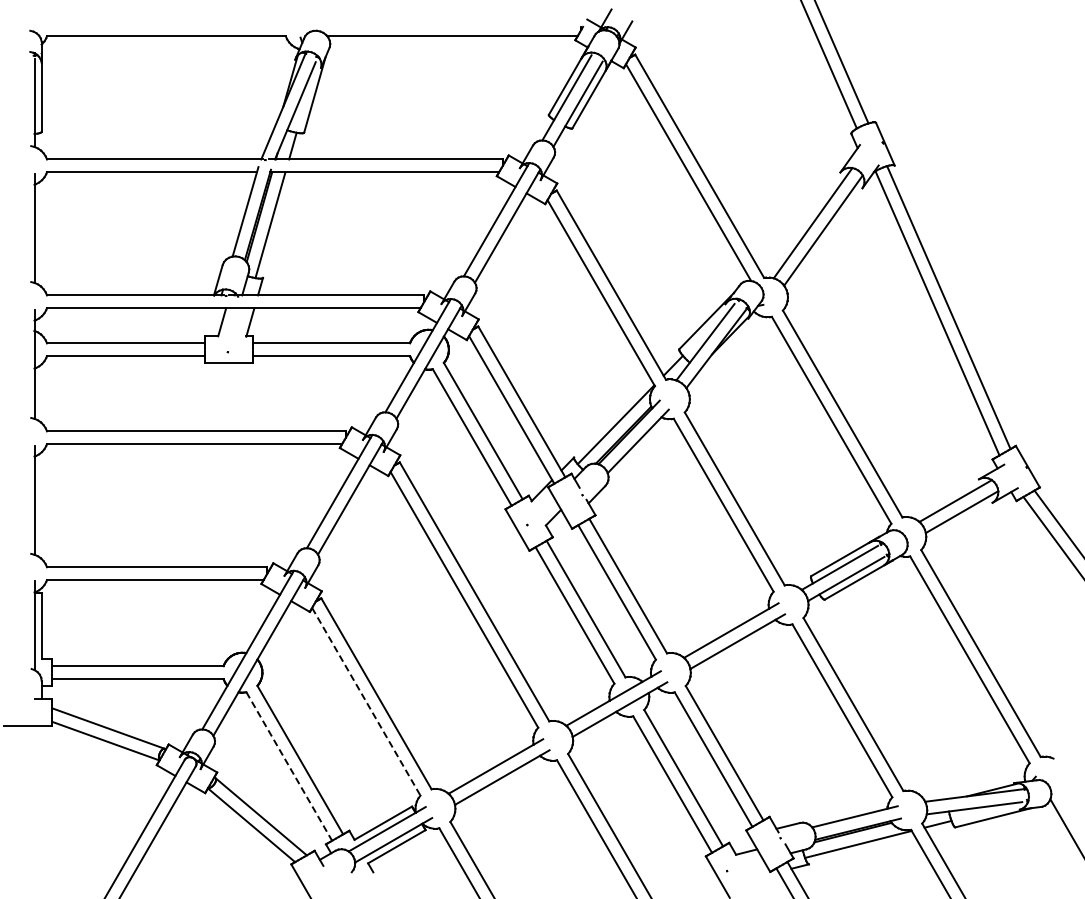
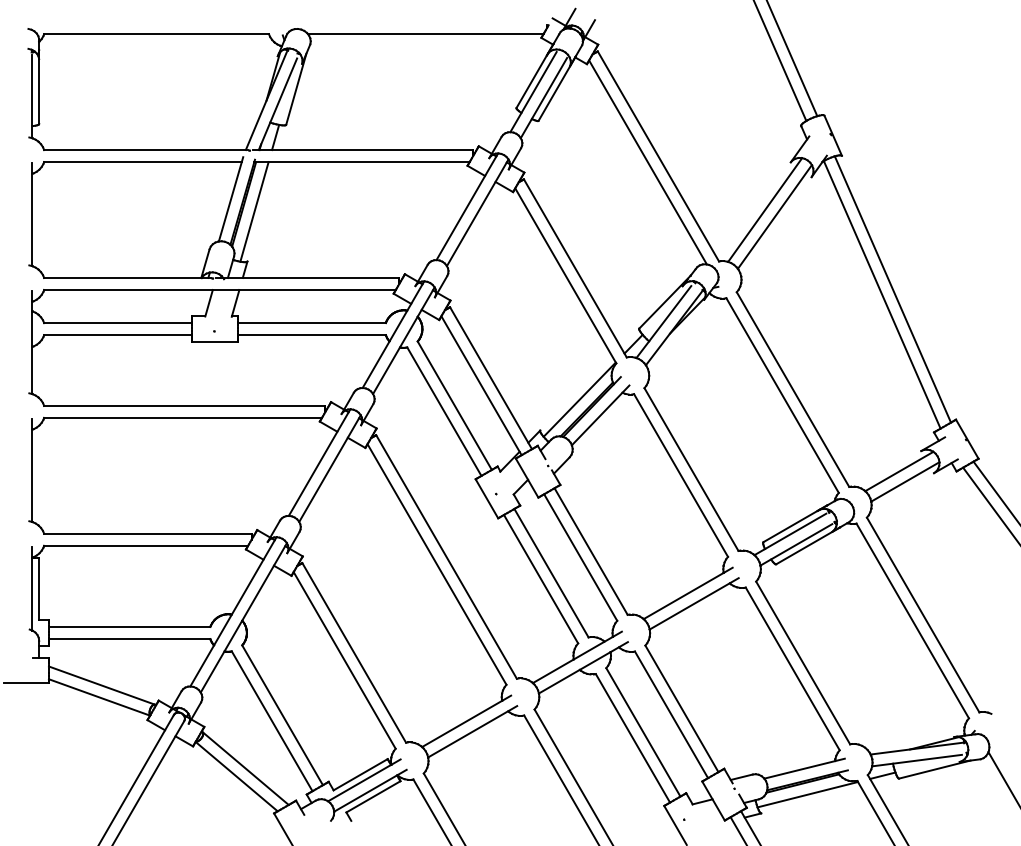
line: (366, 702) -> (344, 661), dashed -> solid
line: (289, 766) -> (272, 721), dashed -> solid

